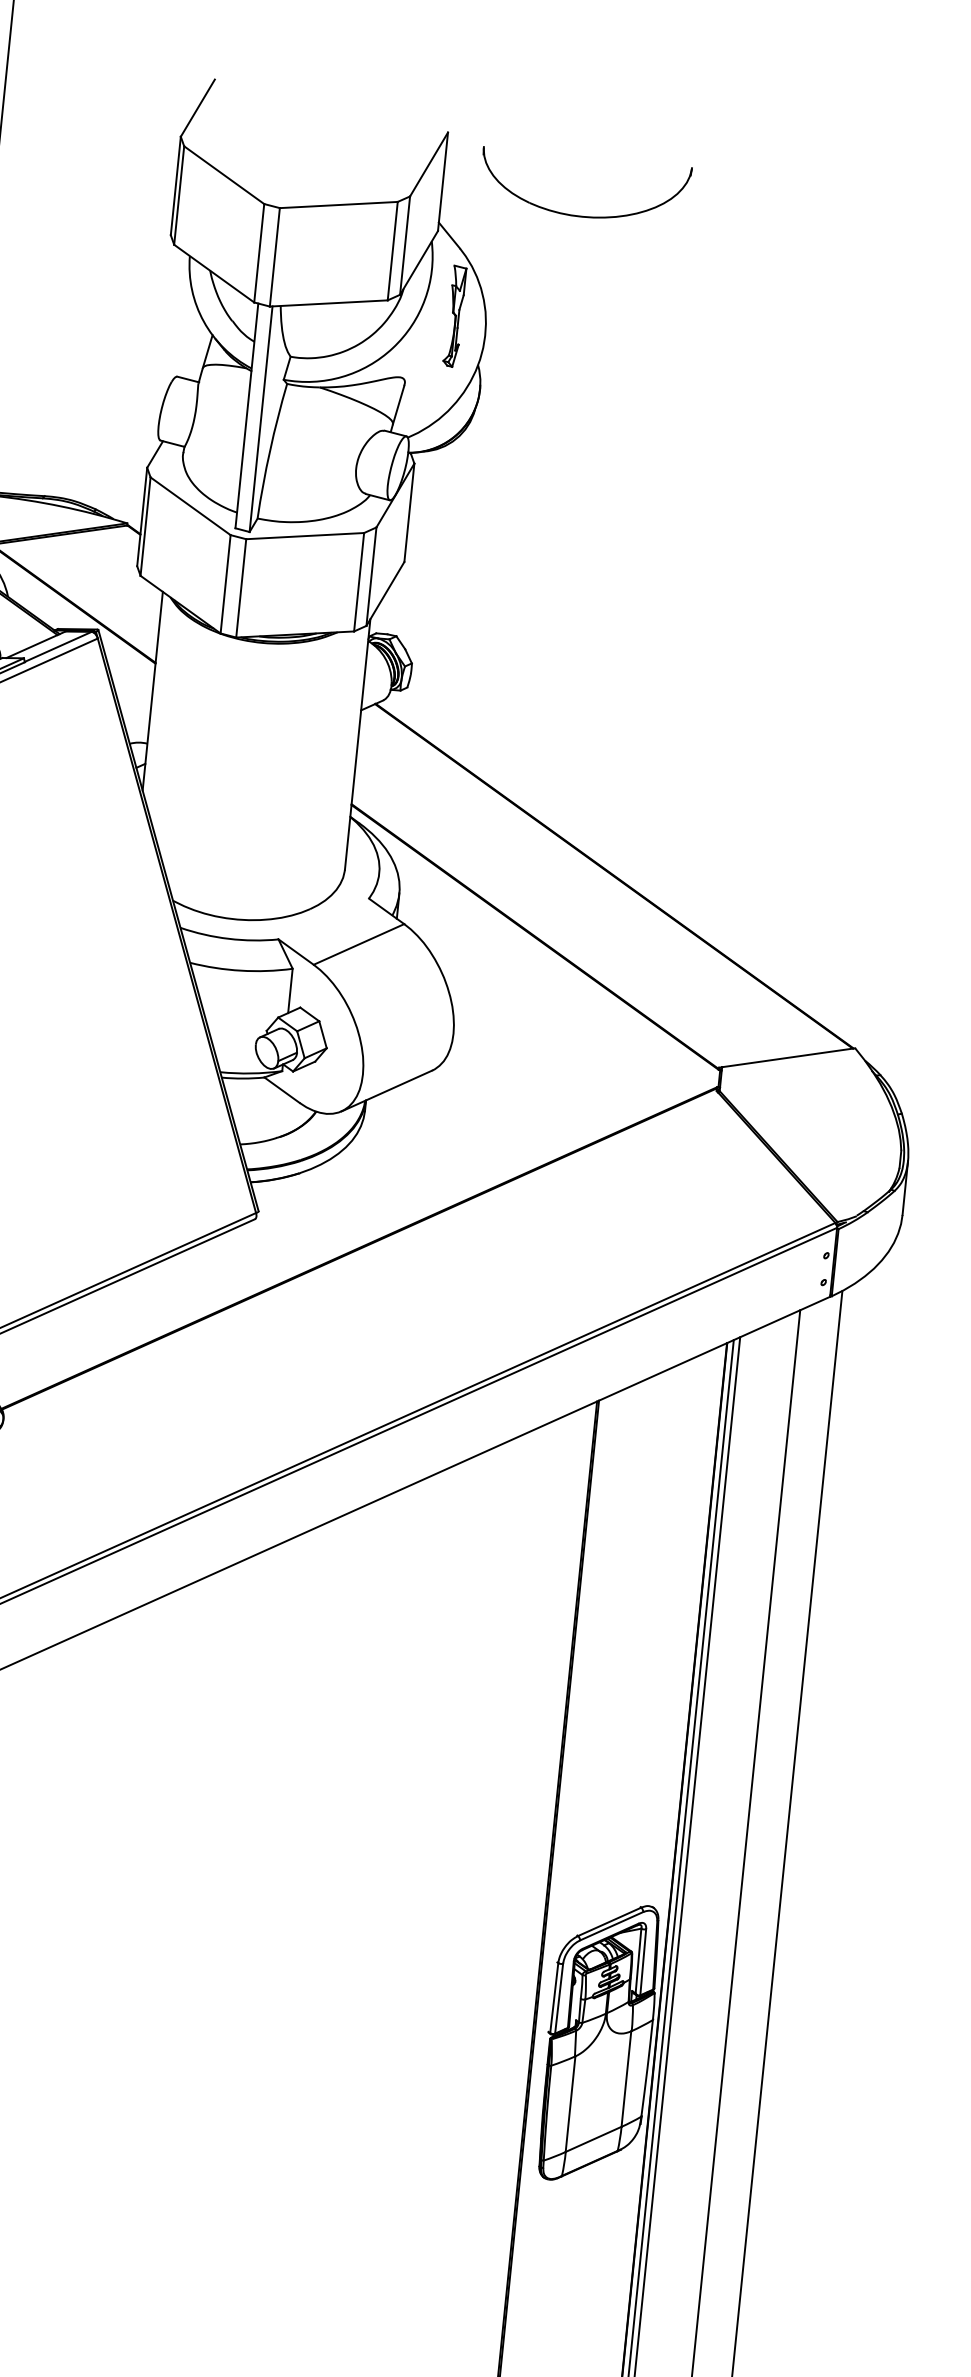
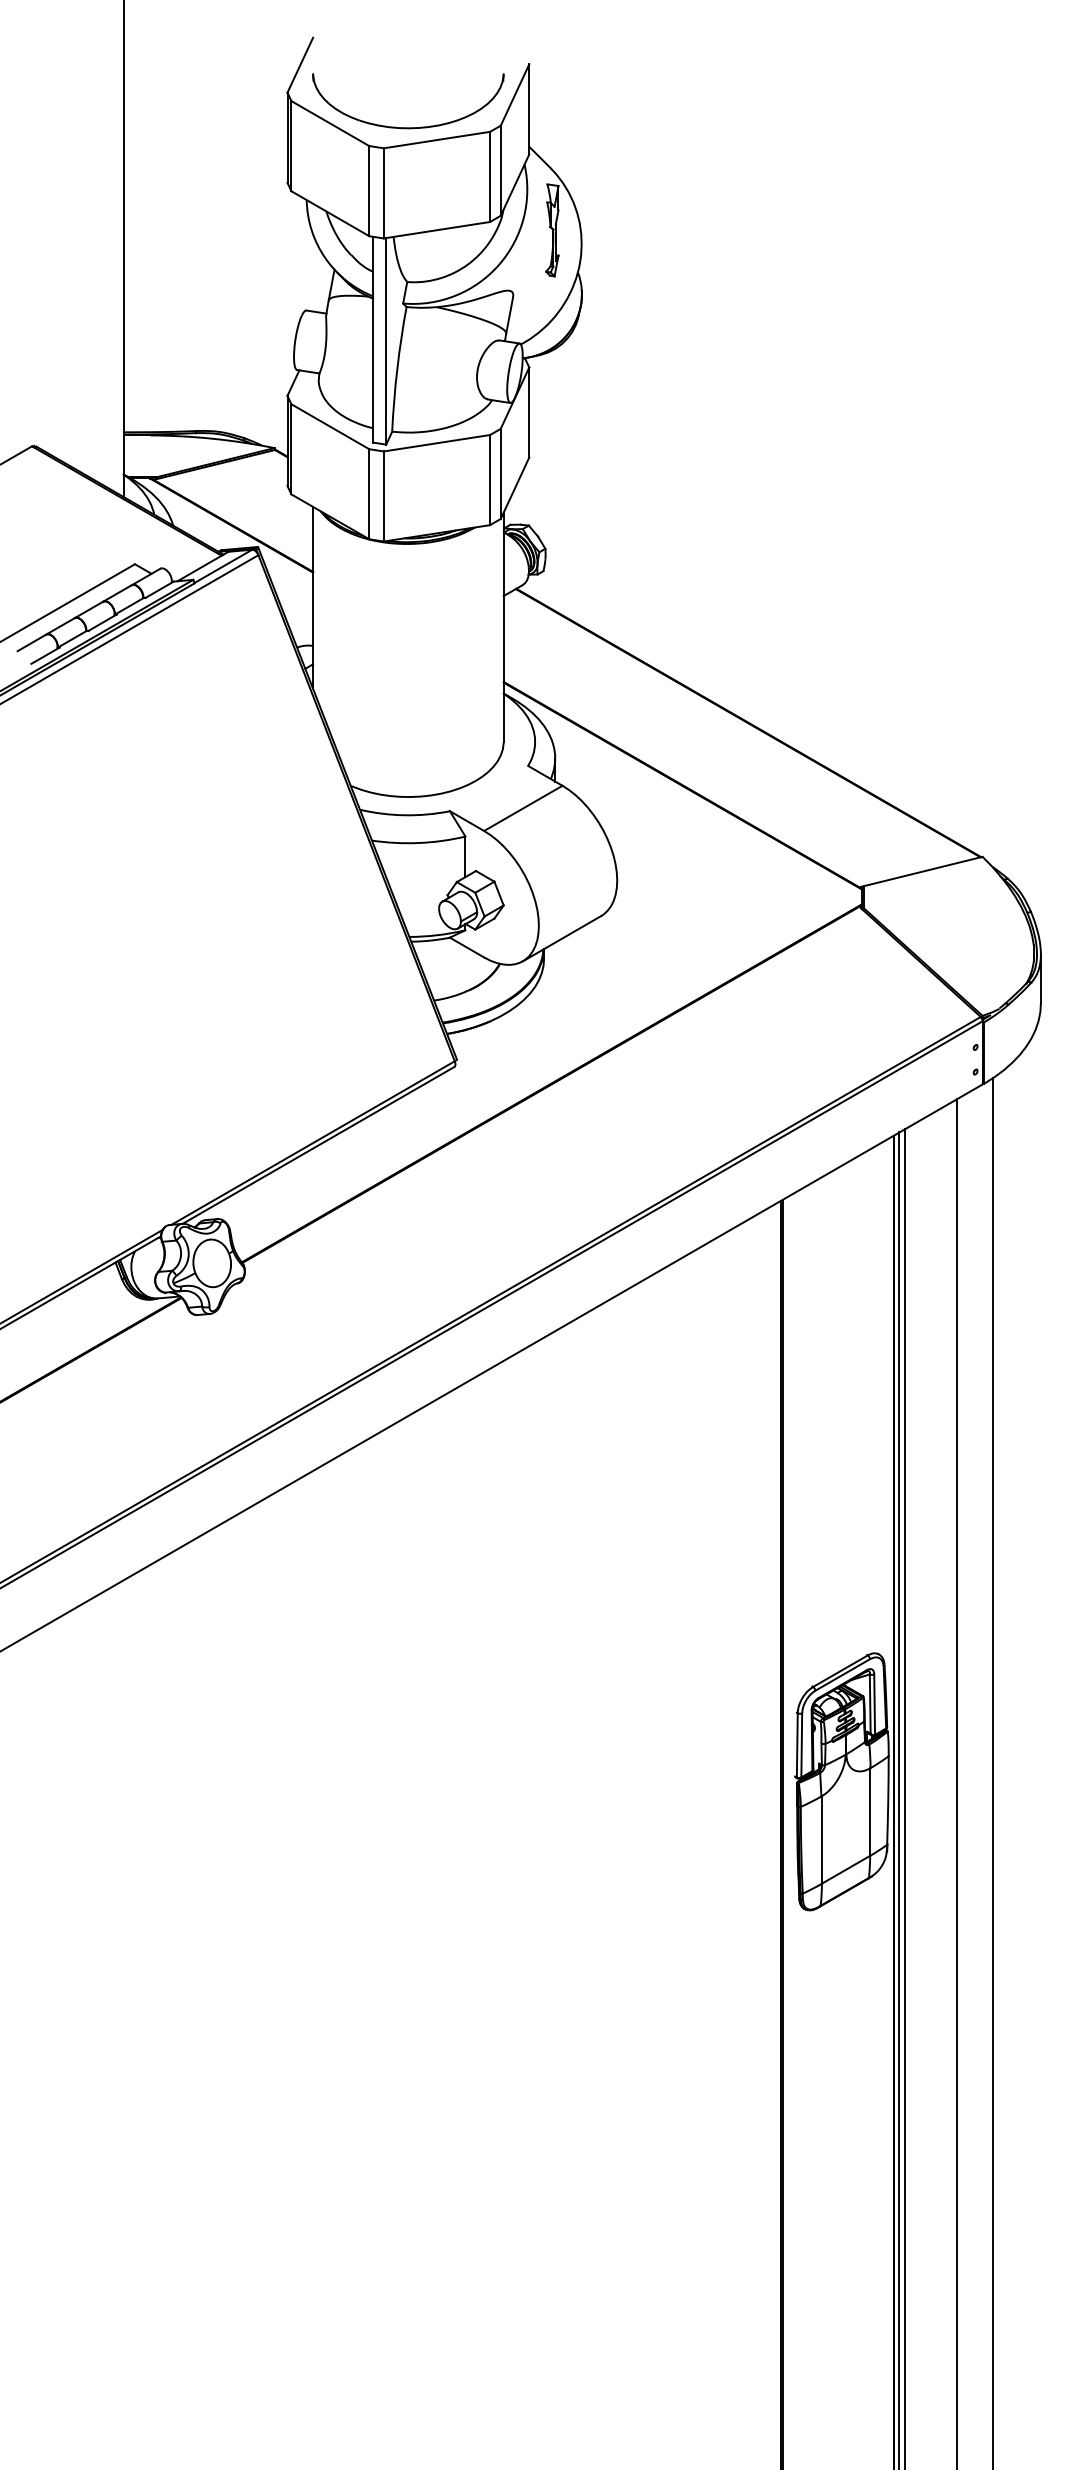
part: (582, 215) -> (408, 127), moved

